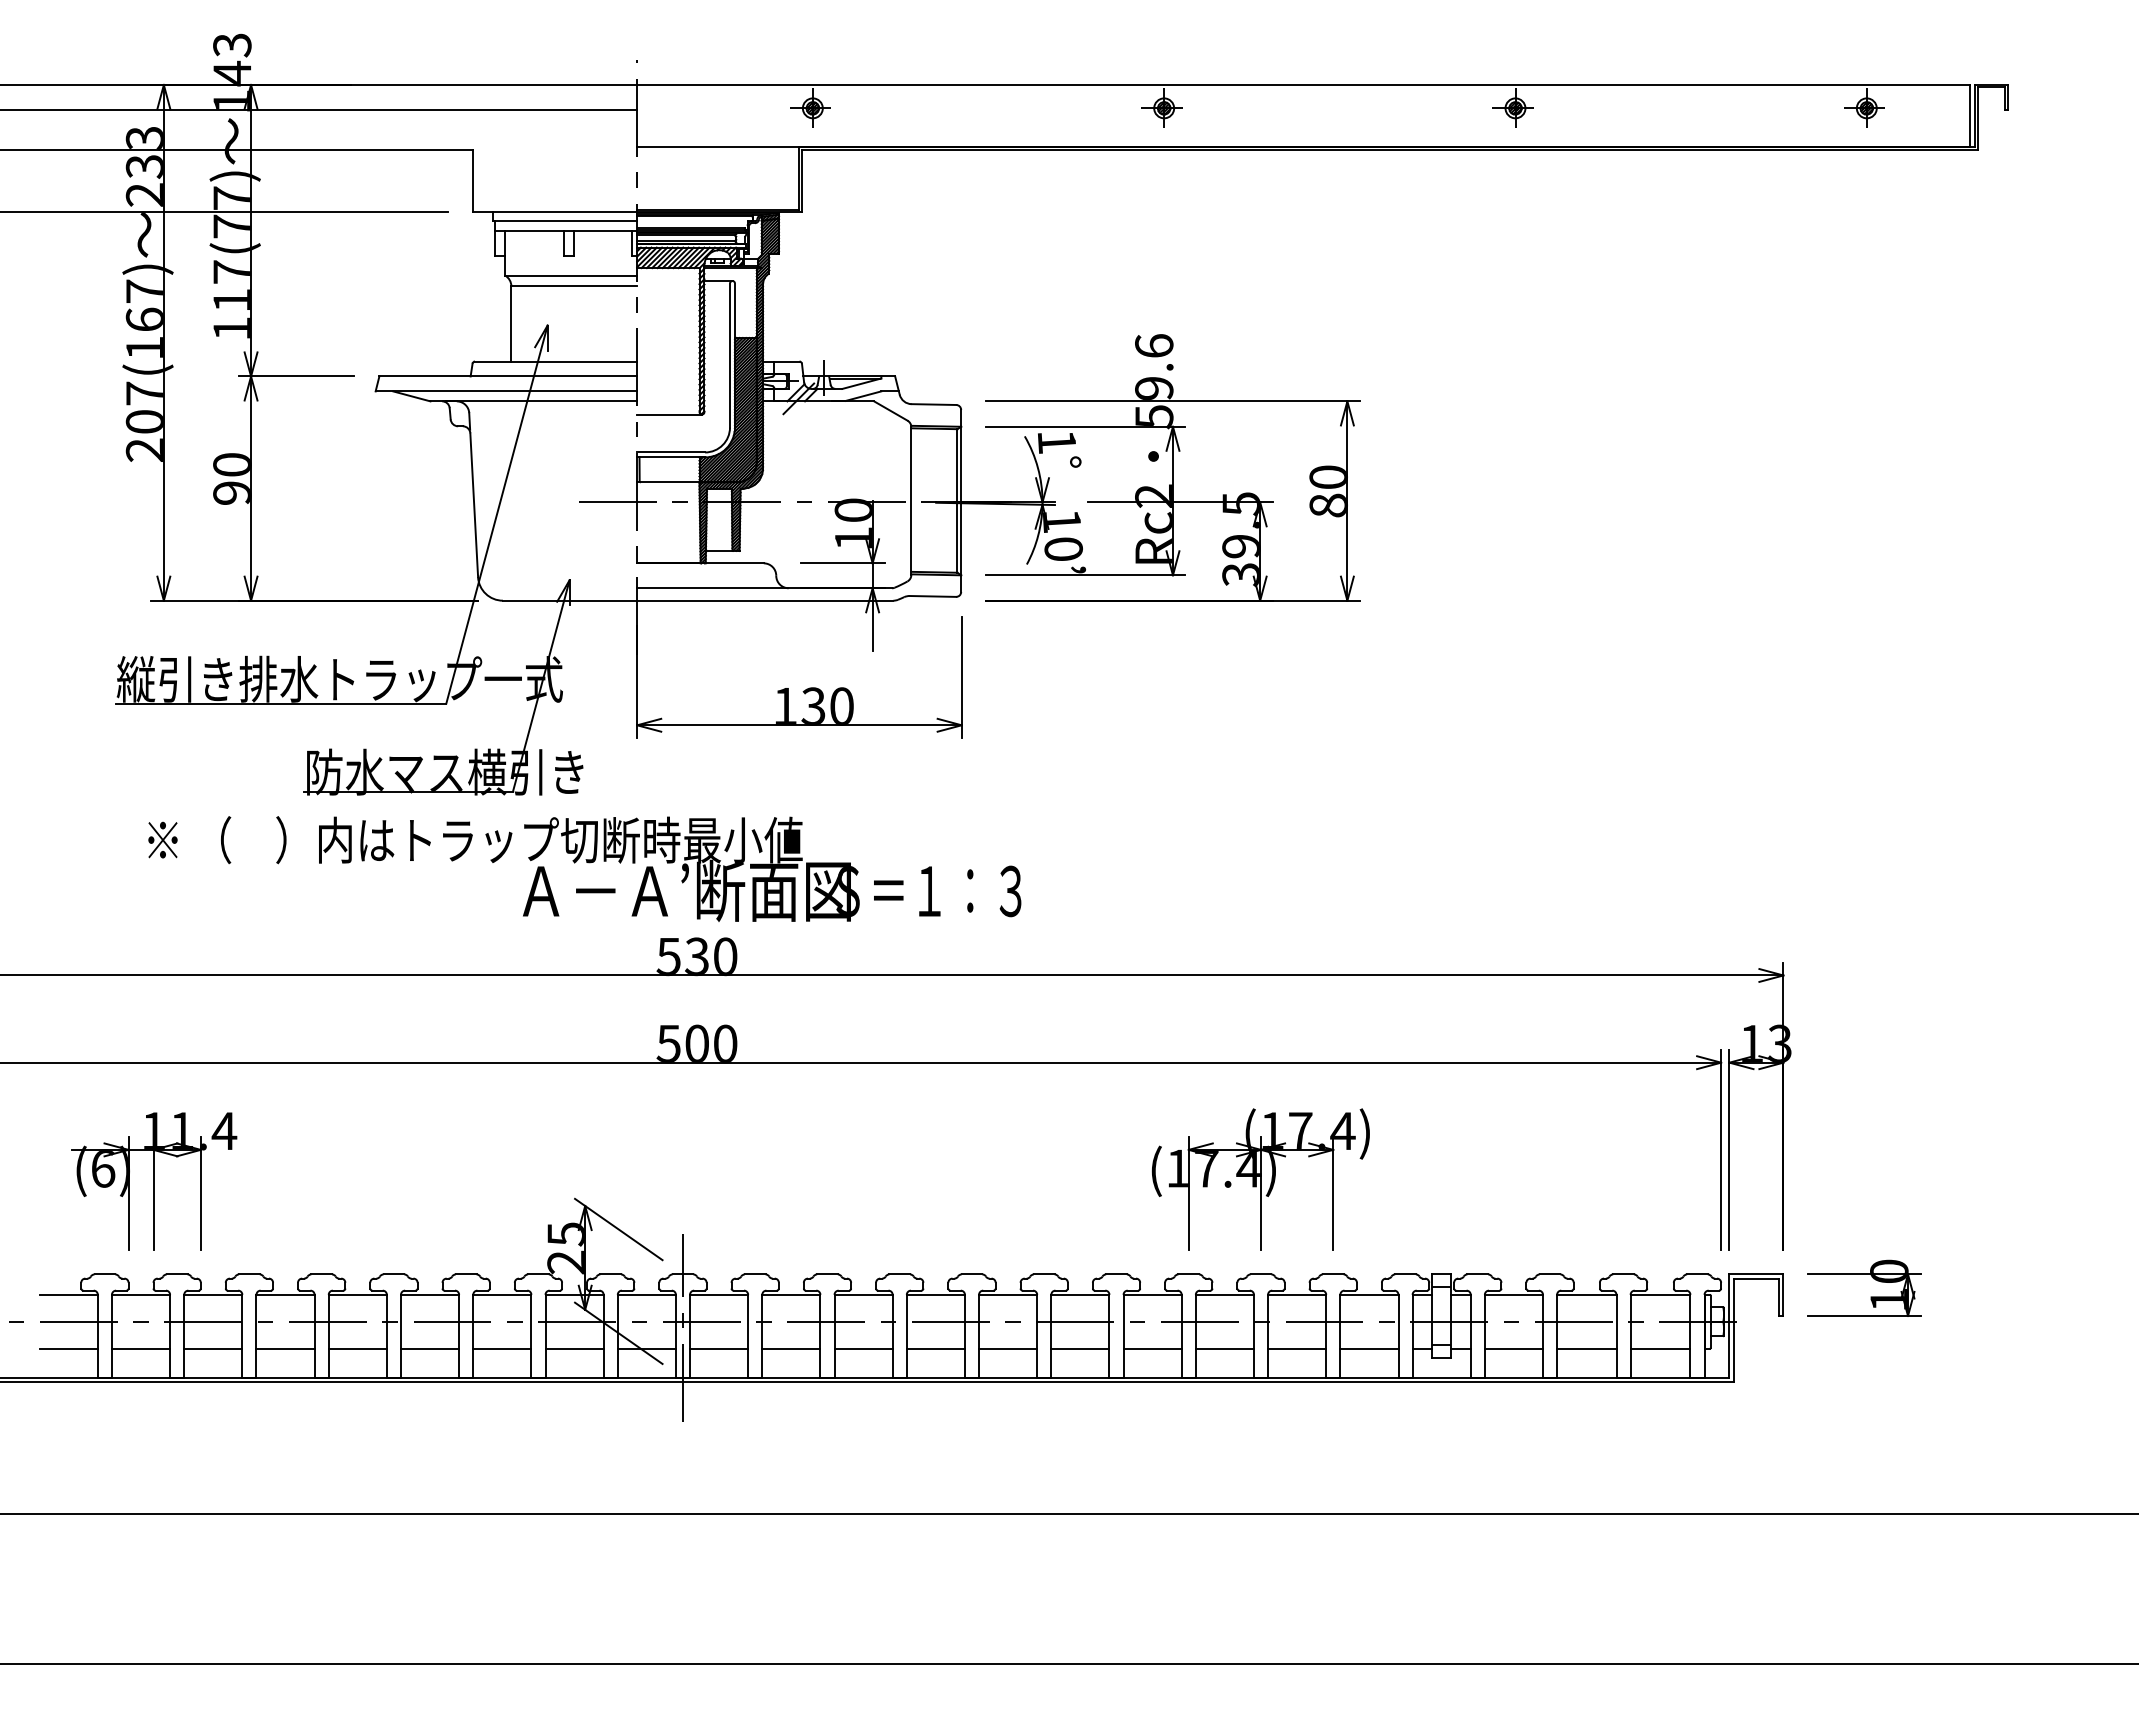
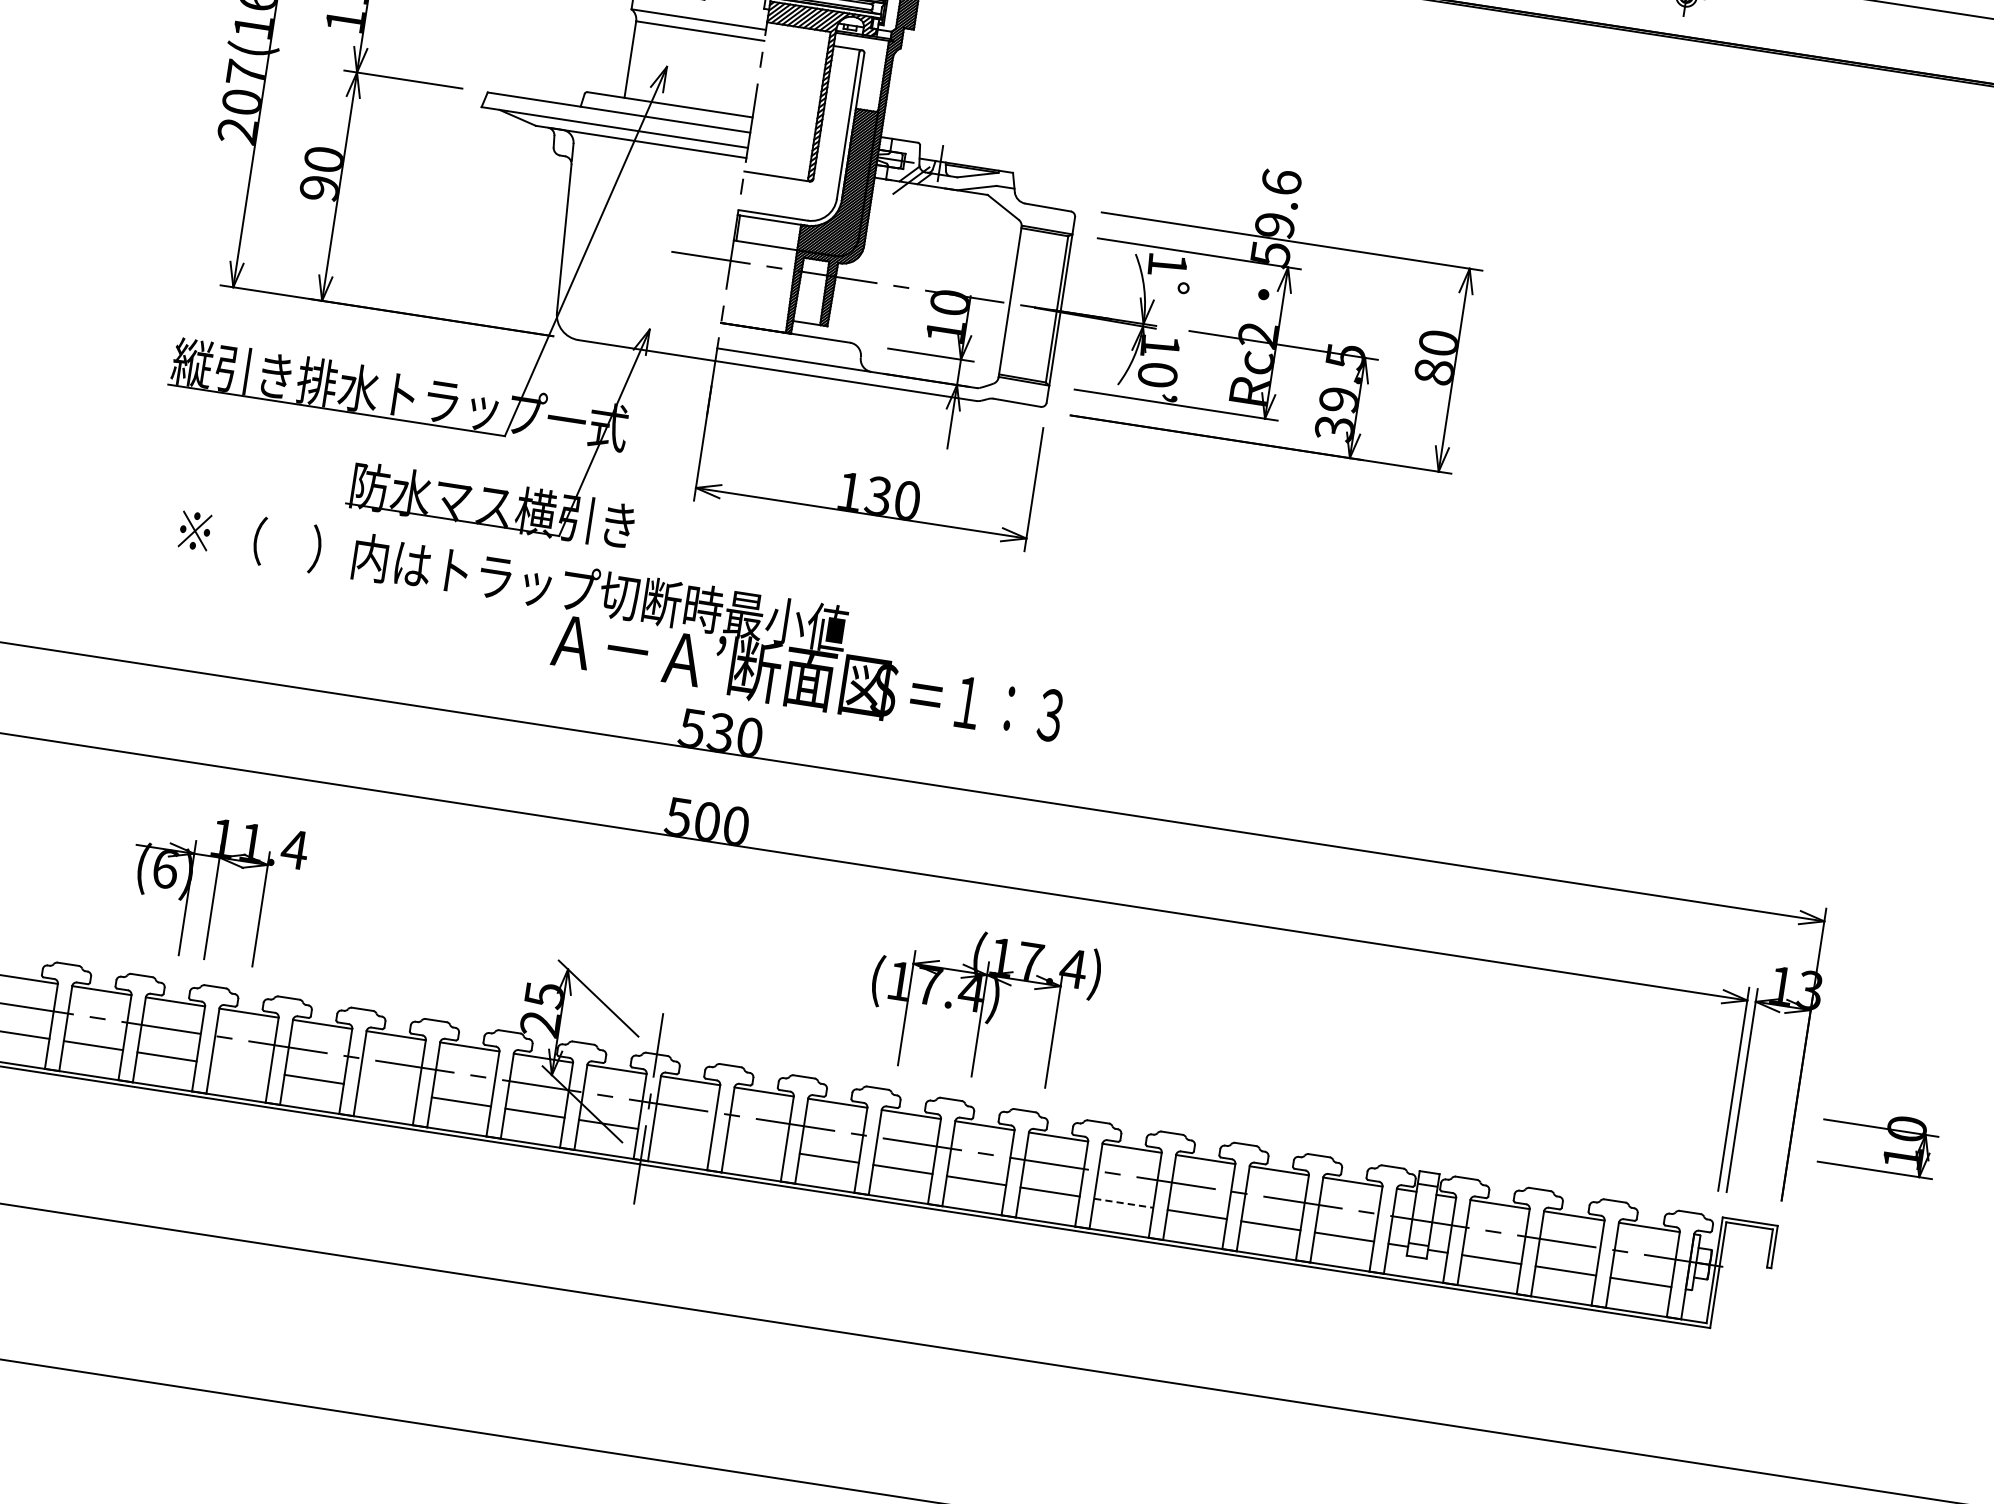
part: (1260, 1179) -> (981, 1005), moved
part: (154, 1181) -> (215, 889), moved
part: (1870, 1296) -> (1884, 1151), moved
line: (285, 1348) -> (240, 1067), removed
line: (430, 1348) -> (388, 1090), removed
line: (719, 1348) -> (682, 1135), removed
line: (791, 1348) -> (755, 1146), removed
line: (1153, 1348) -> (1124, 1203), solid -> dashed

